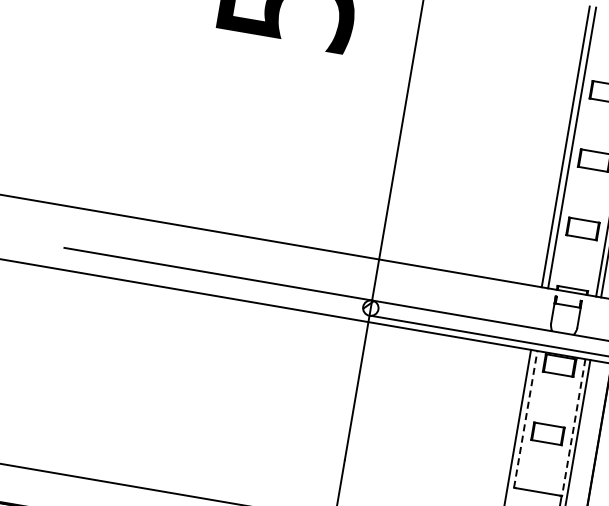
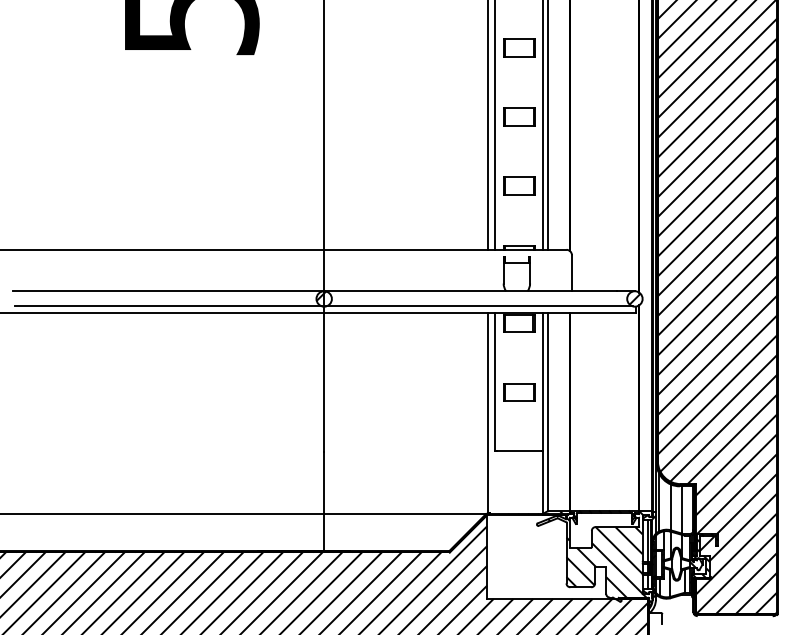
line: (215, 289) -> (168, 306), added
line: (525, 418) -> (494, 381), dashed -> solid
line: (573, 427) -> (543, 382), dashed -> solid

